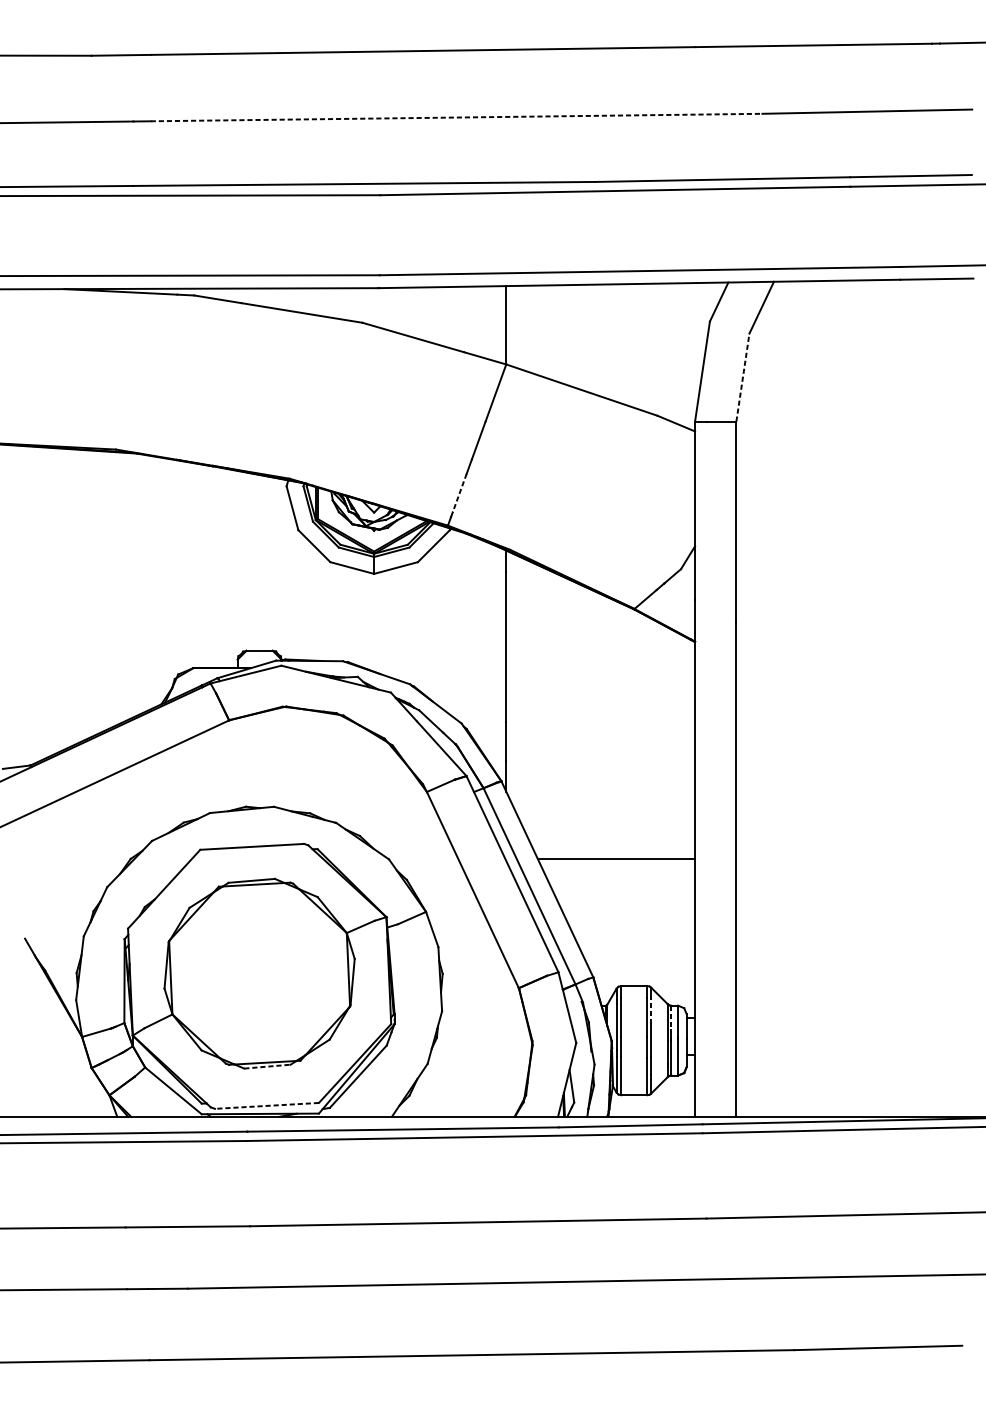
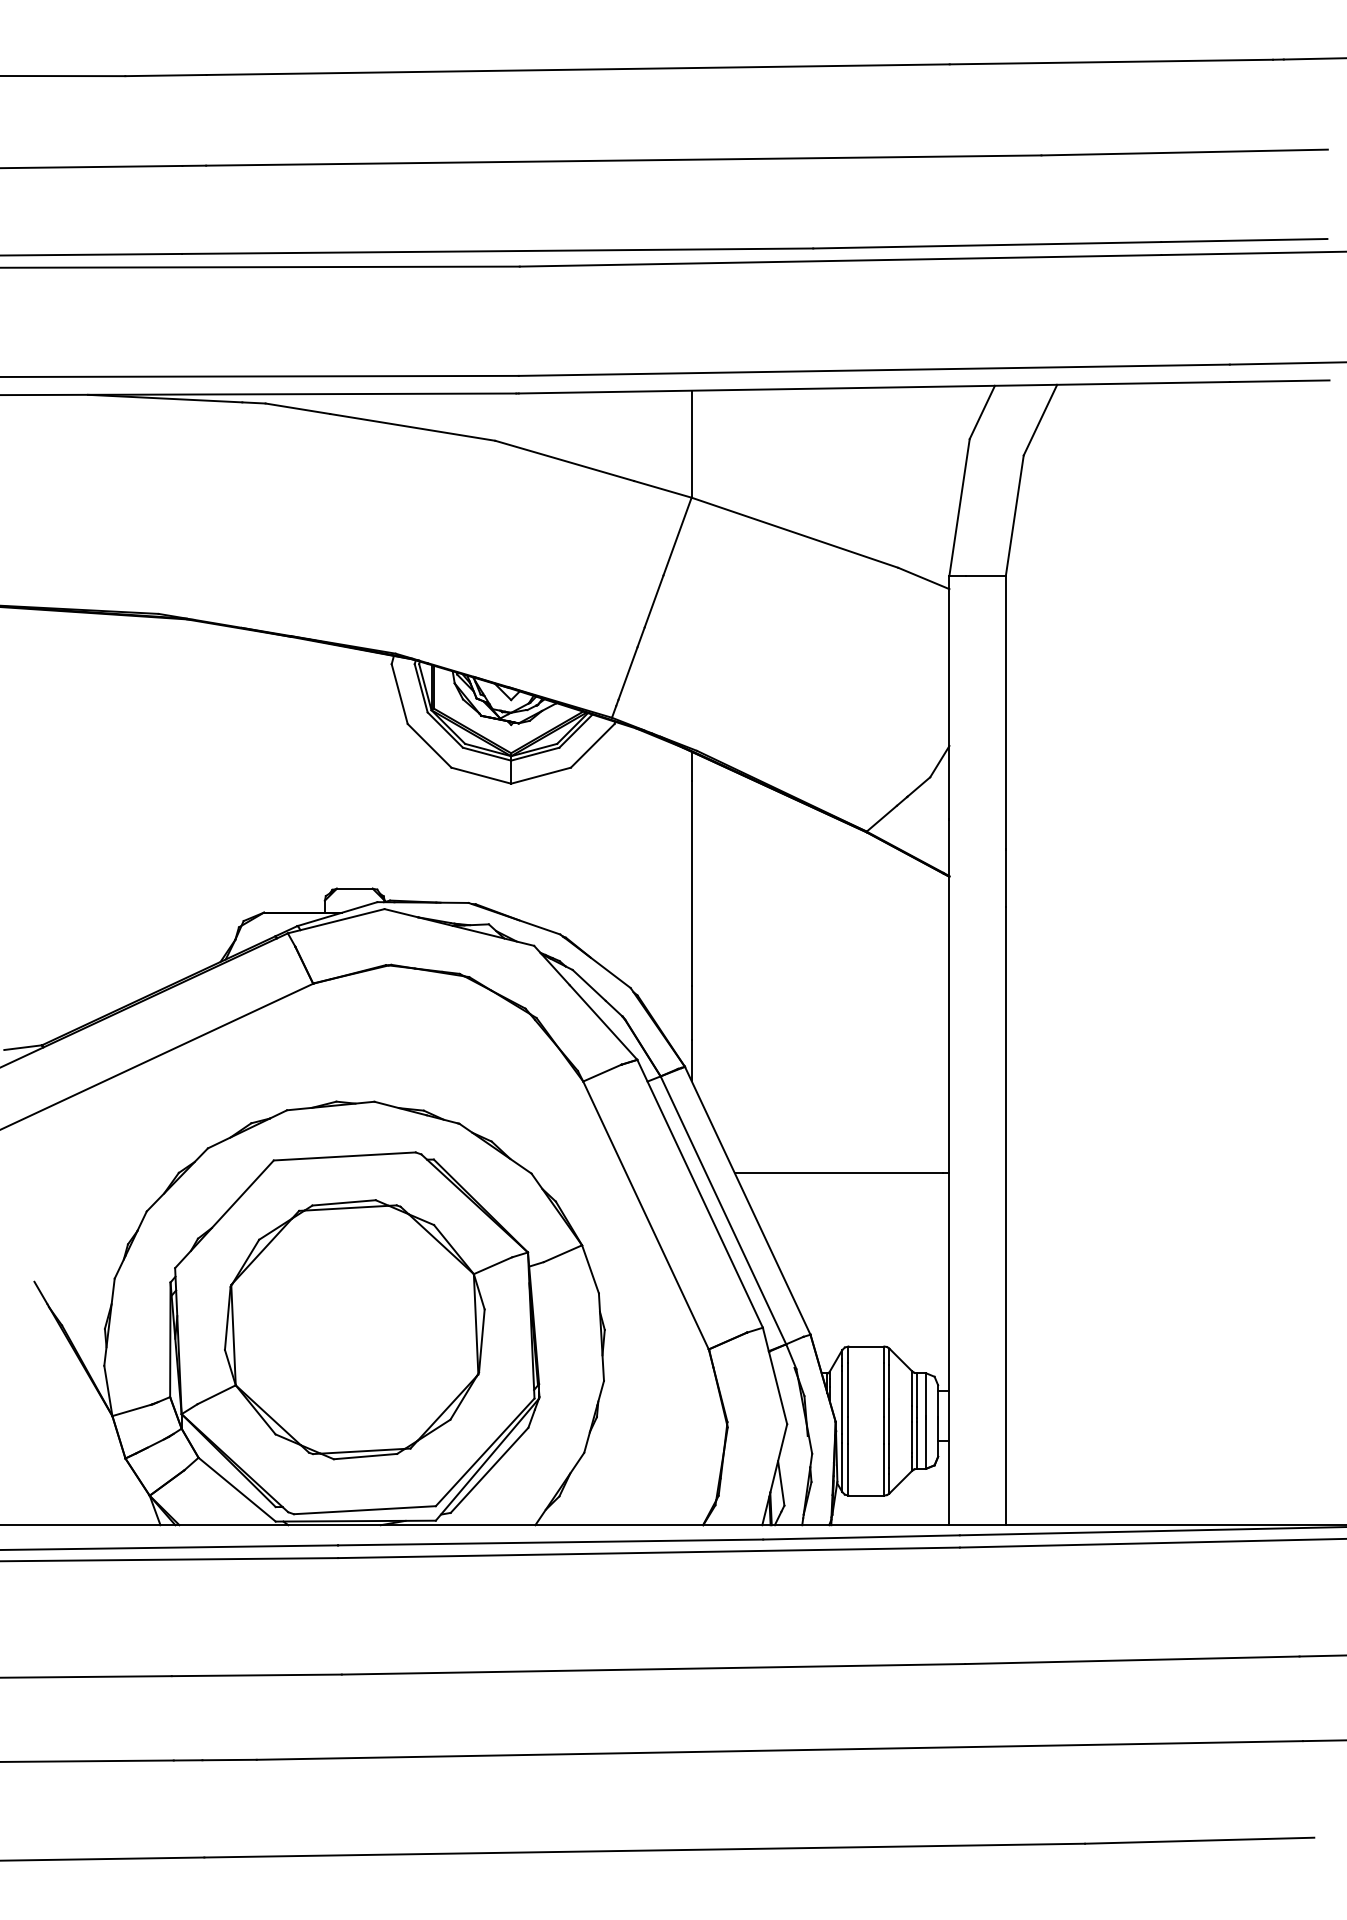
line: (456, 117) -> (623, 160), dashed -> solid
line: (742, 377) -> (1014, 515), dashed -> solid
line: (459, 493) -> (627, 673), dashed -> solid
line: (651, 1011) -> (889, 1381), dashed -> solid
line: (671, 1017) -> (917, 1389), dashed -> solid
line: (267, 1066) -> (365, 1456), dashed -> solid
line: (266, 1106) -> (364, 1510), dashed -> solid

